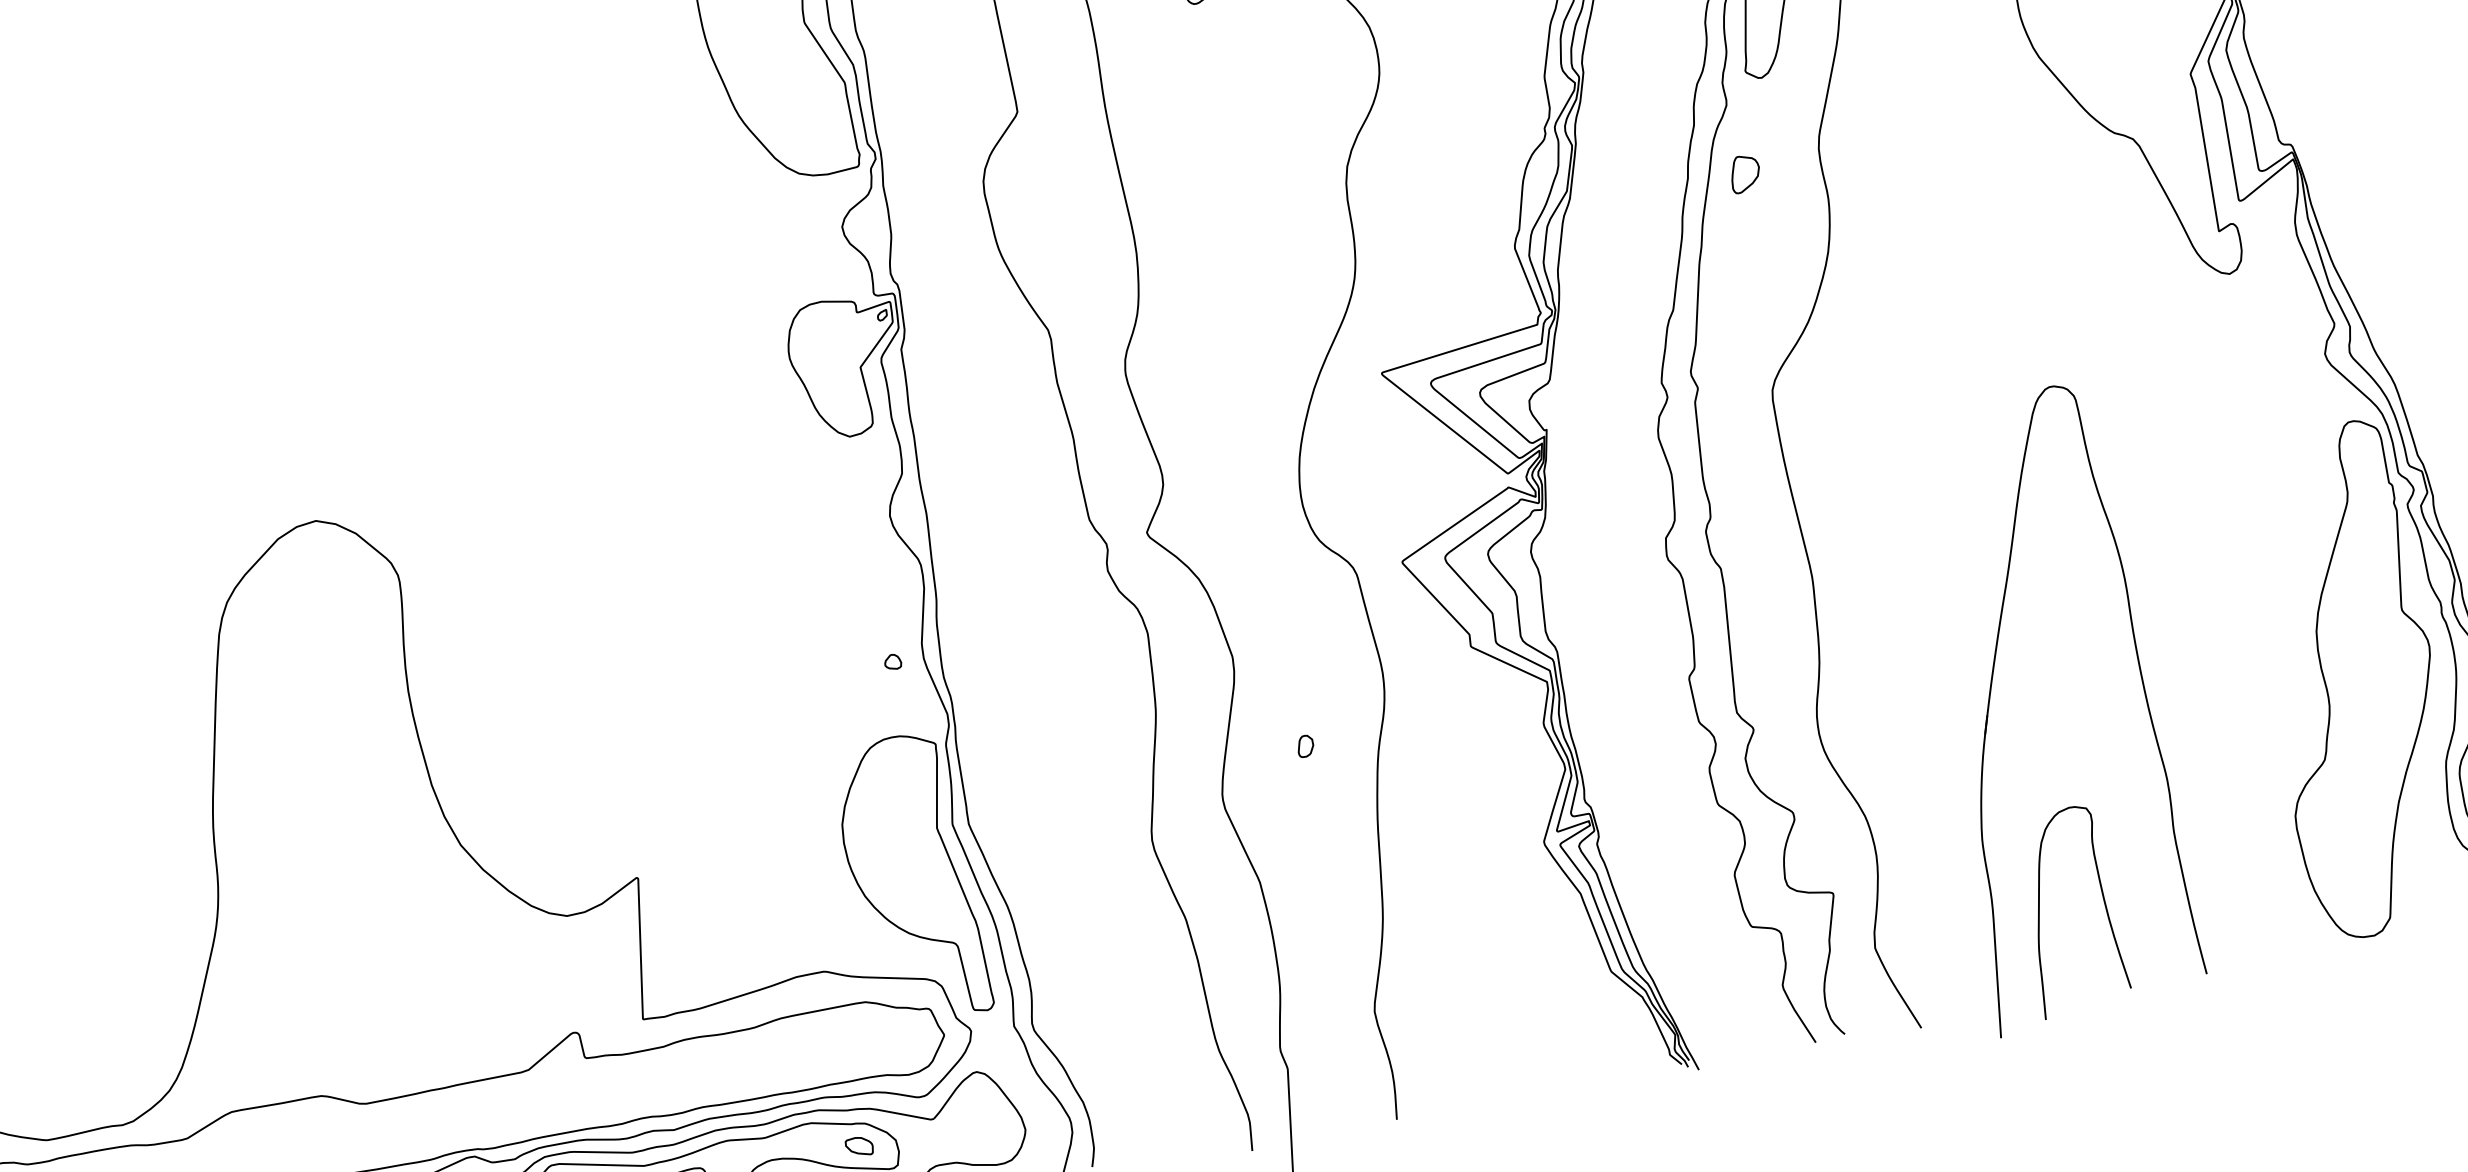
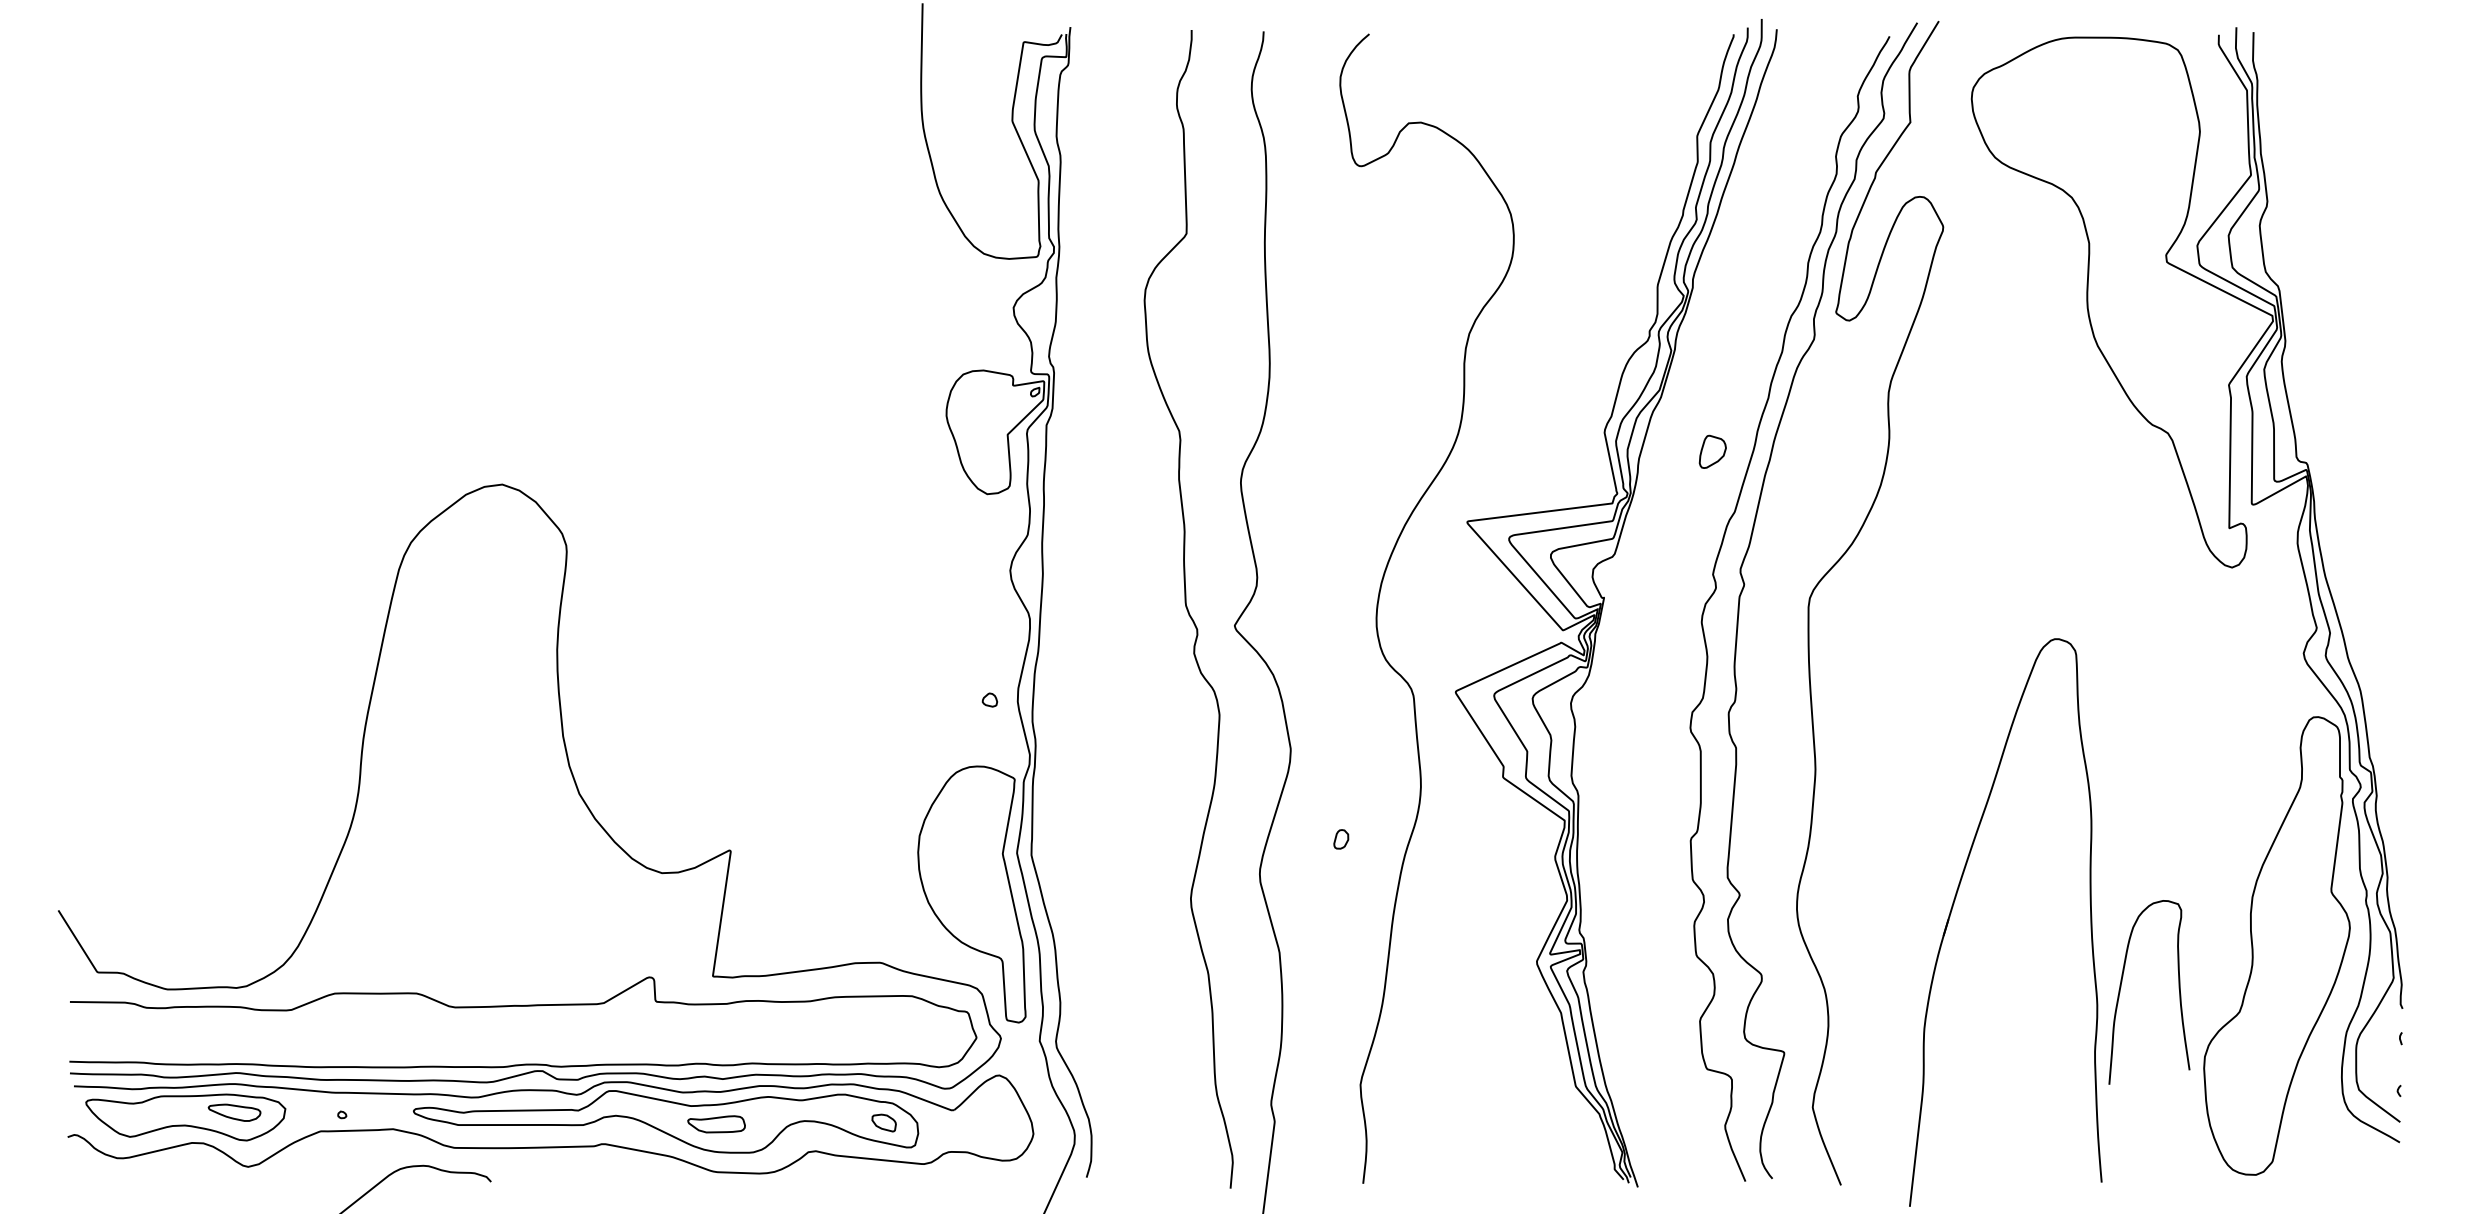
part: (1744, 173) -> (1712, 451), moved
curve: (2040, 910) -> (2121, 987), moved

